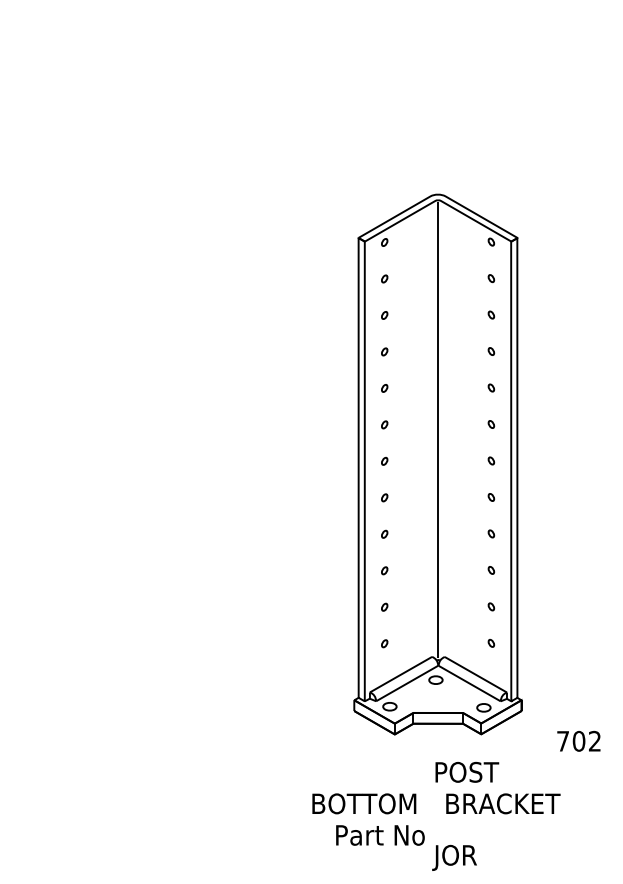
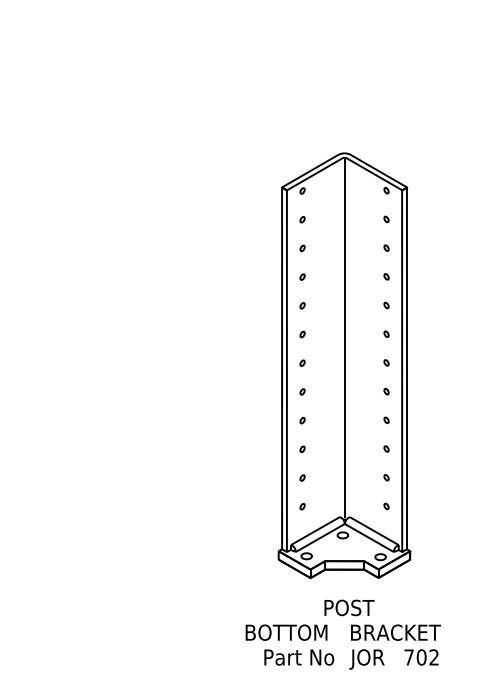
text: (578, 740) -> (421, 656), moved
text: (467, 771) -> (349, 607), moved
text: (454, 857) -> (366, 659), moved

